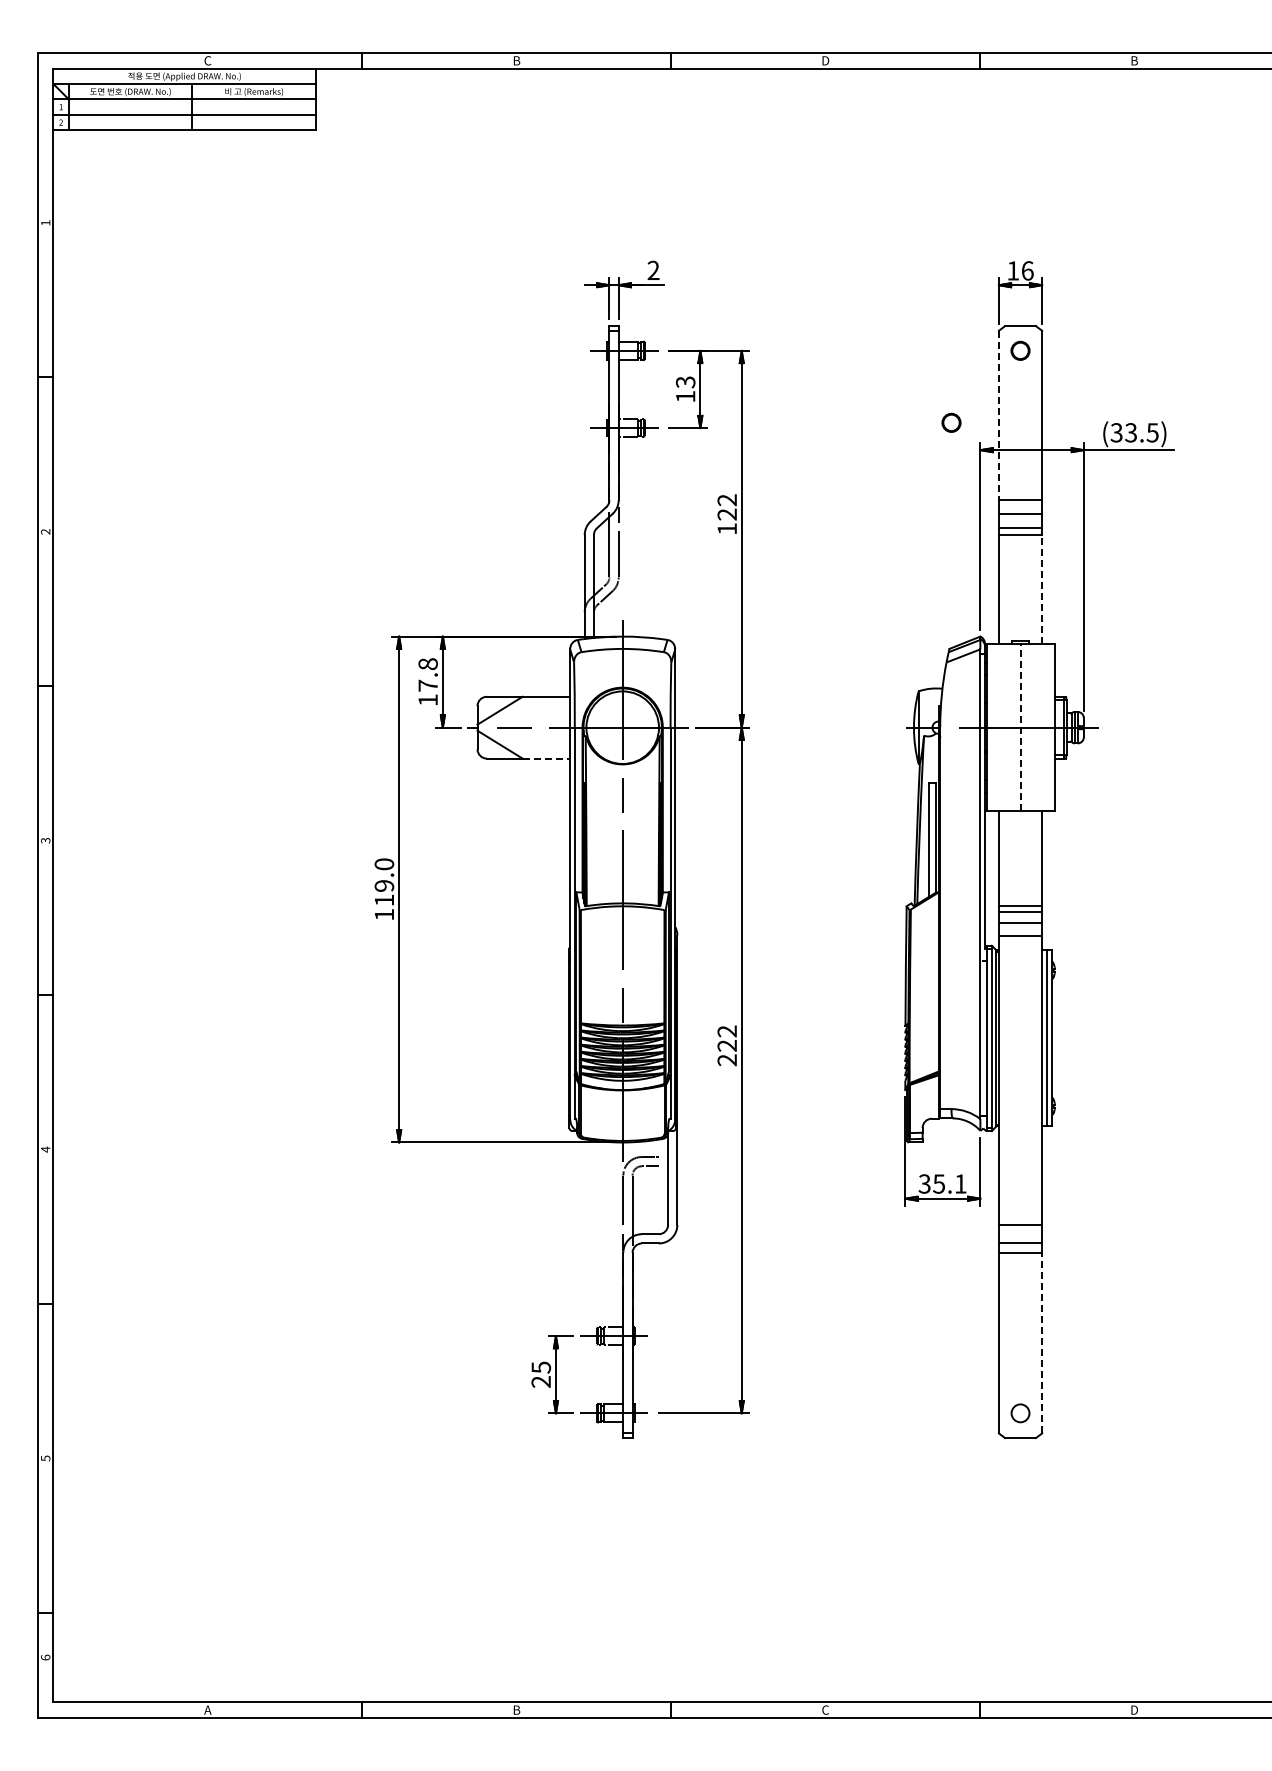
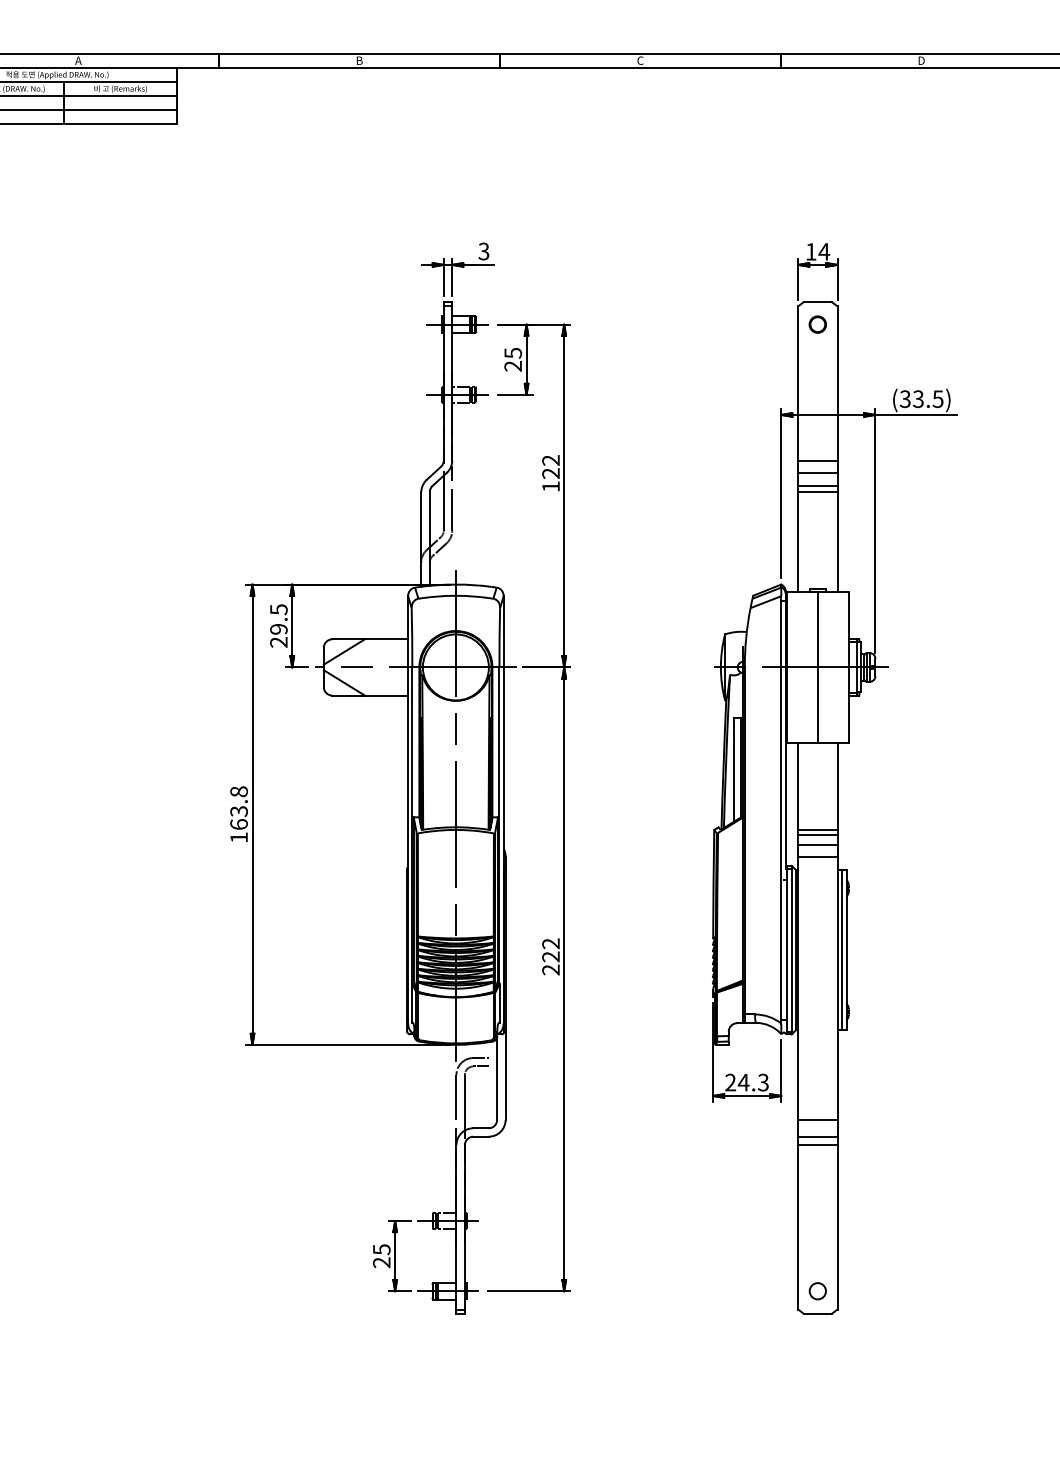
text: (207, 60) -> (78, 60), C -> A
text: (825, 60) -> (640, 60), D -> C
text: (1134, 60) -> (921, 60), B -> D
text: (653, 270) -> (483, 251), 2 -> 3
text: (1027, 270) -> (824, 251), 16 -> 14
text: (685, 389) -> (513, 359), 13 -> 25
line: (998, 415) -> (797, 383), dashed -> solid
circle: (951, 422) -> (755, 389), removed
line: (1042, 589) -> (837, 541), dashed -> solid
text: (427, 682) -> (278, 626), 17.8 -> 29.5
line: (1020, 727) -> (817, 667), dashed -> solid
line: (546, 758) -> (386, 695), dashed -> solid
text: (384, 881) -> (239, 807), 119.0 -> 163.8
text: (942, 1183) -> (746, 1082), 35.1 -> 24.3
line: (1042, 1342) -> (837, 1226), dashed -> solid

